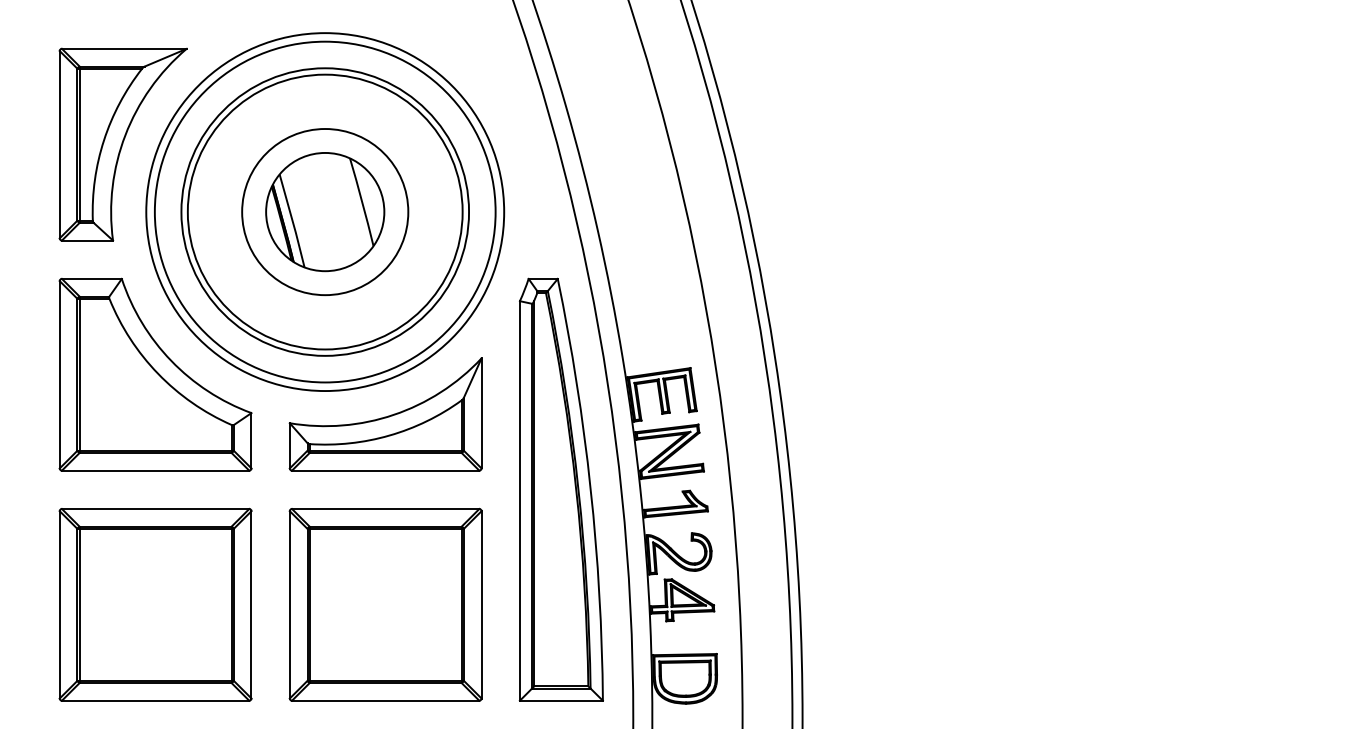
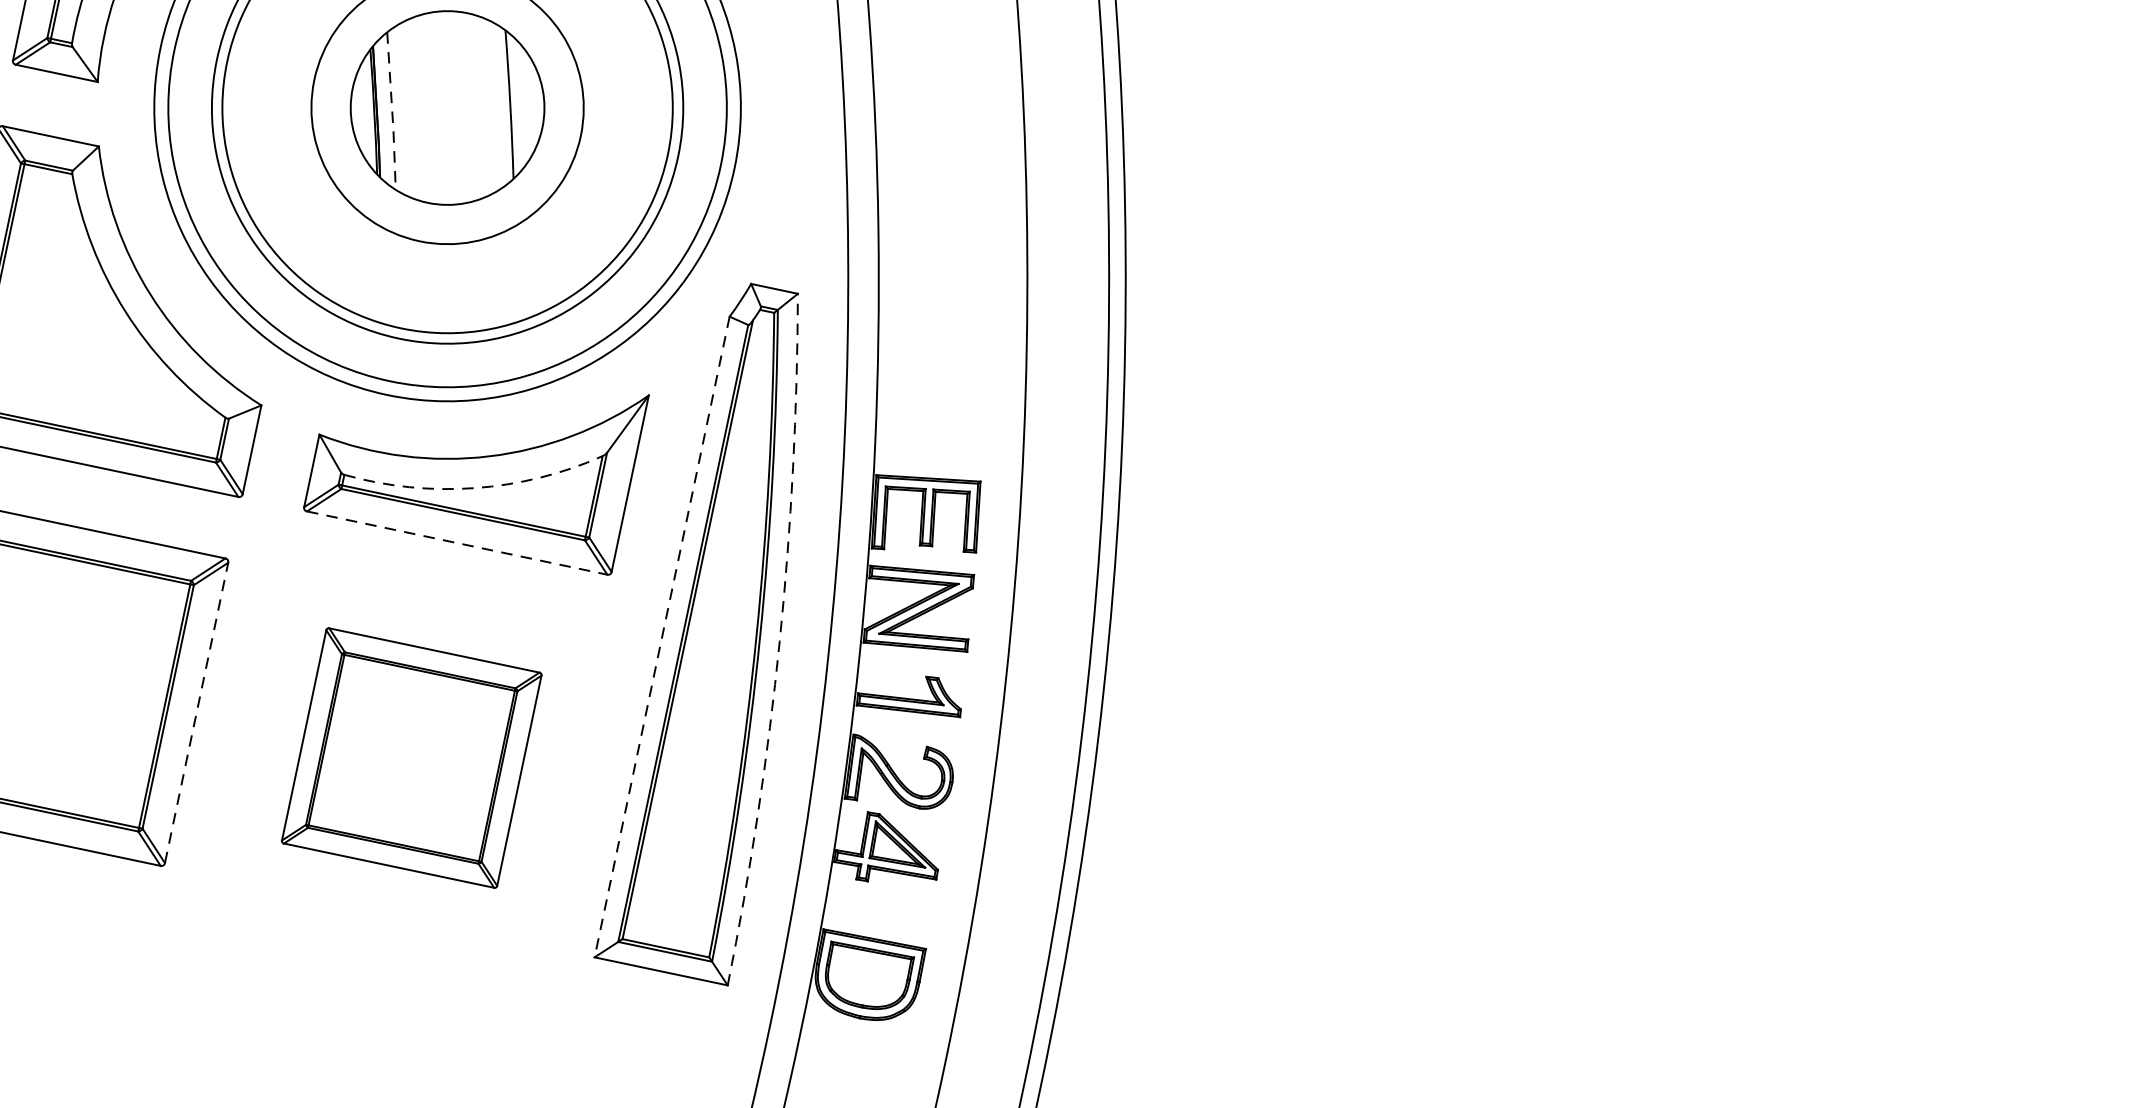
line: (292, 221) -> (391, 112), solid -> dashed
arc: (389, 435) -> (475, 487), solid -> dashed
line: (385, 470) -> (456, 542), solid -> dashed
arc: (590, 488) -> (779, 640), solid -> dashed
line: (519, 500) -> (661, 636), solid -> dashed
line: (251, 604) -> (196, 712), solid -> dashed
part: (385, 604) -> (411, 757), size x0.7

